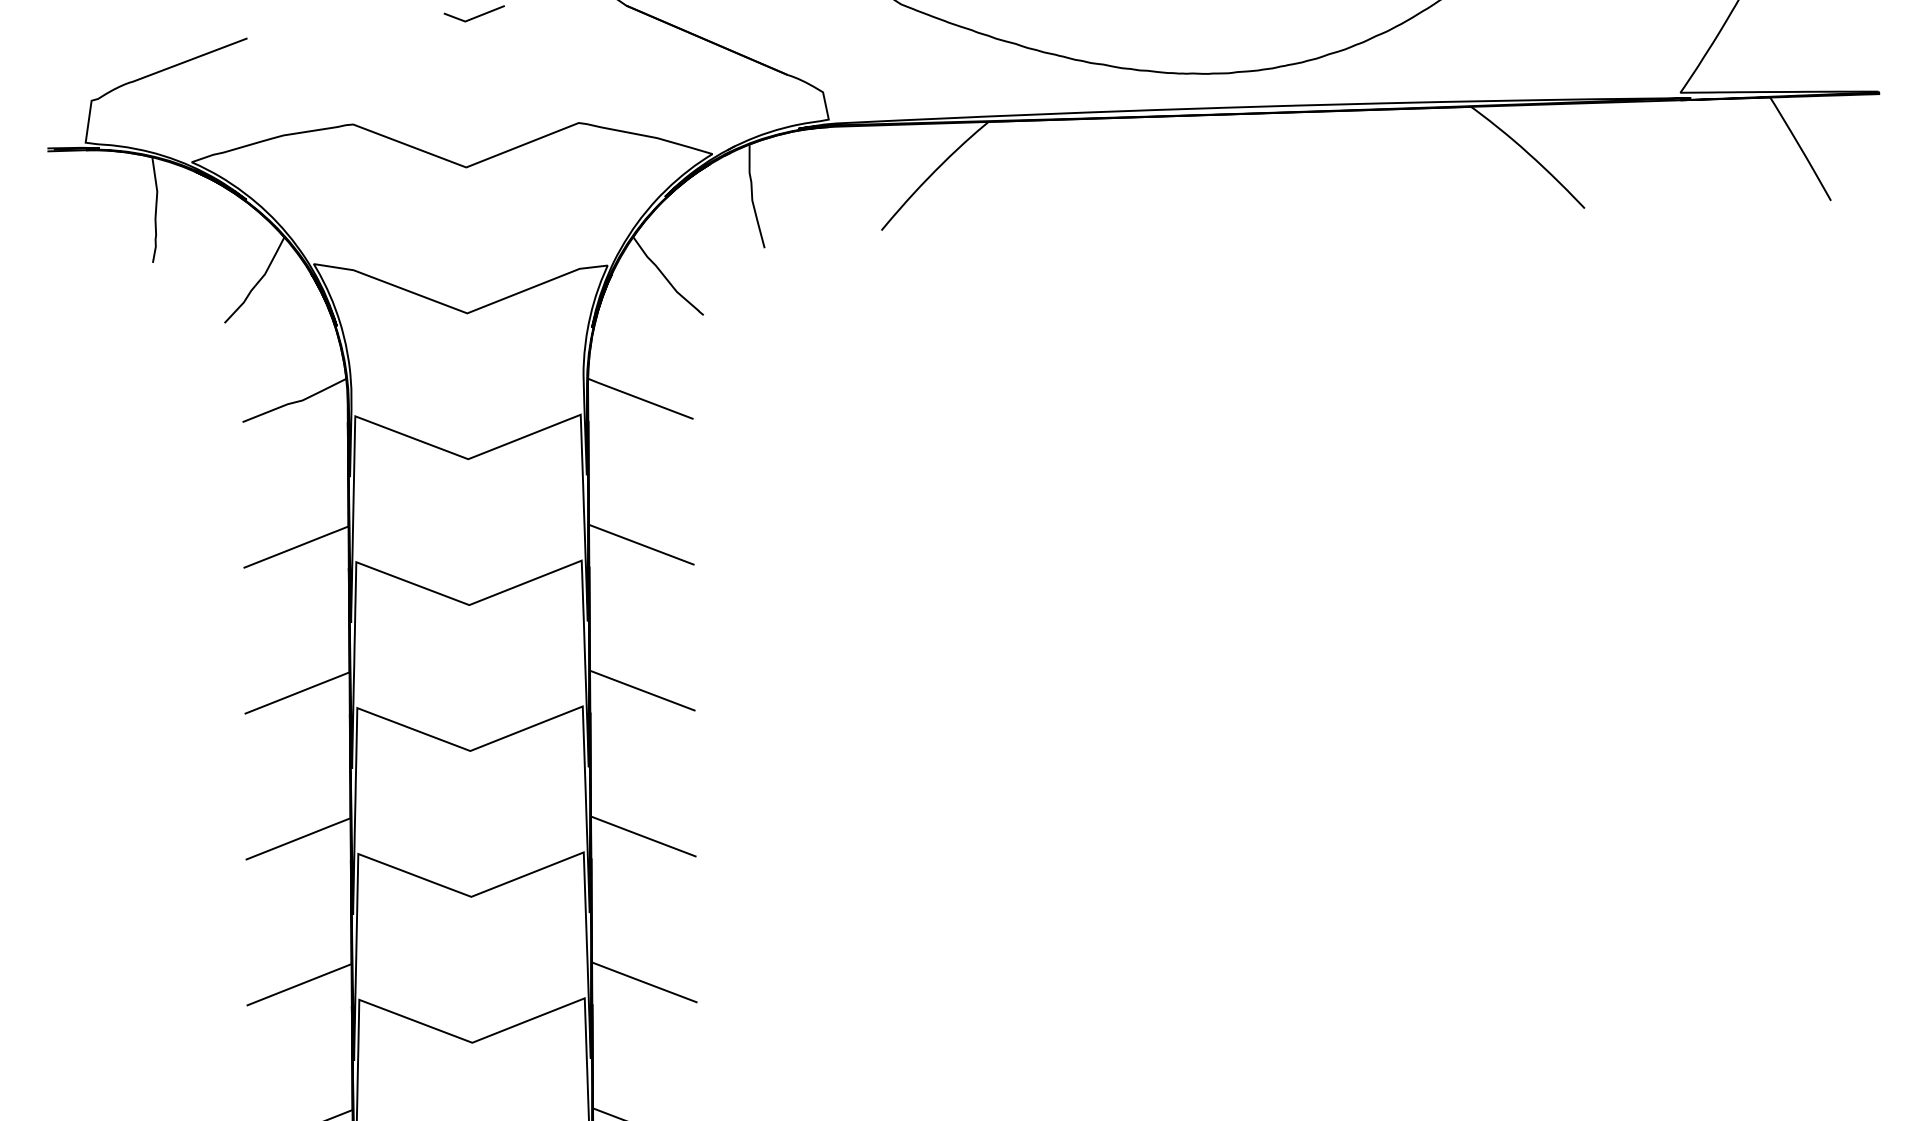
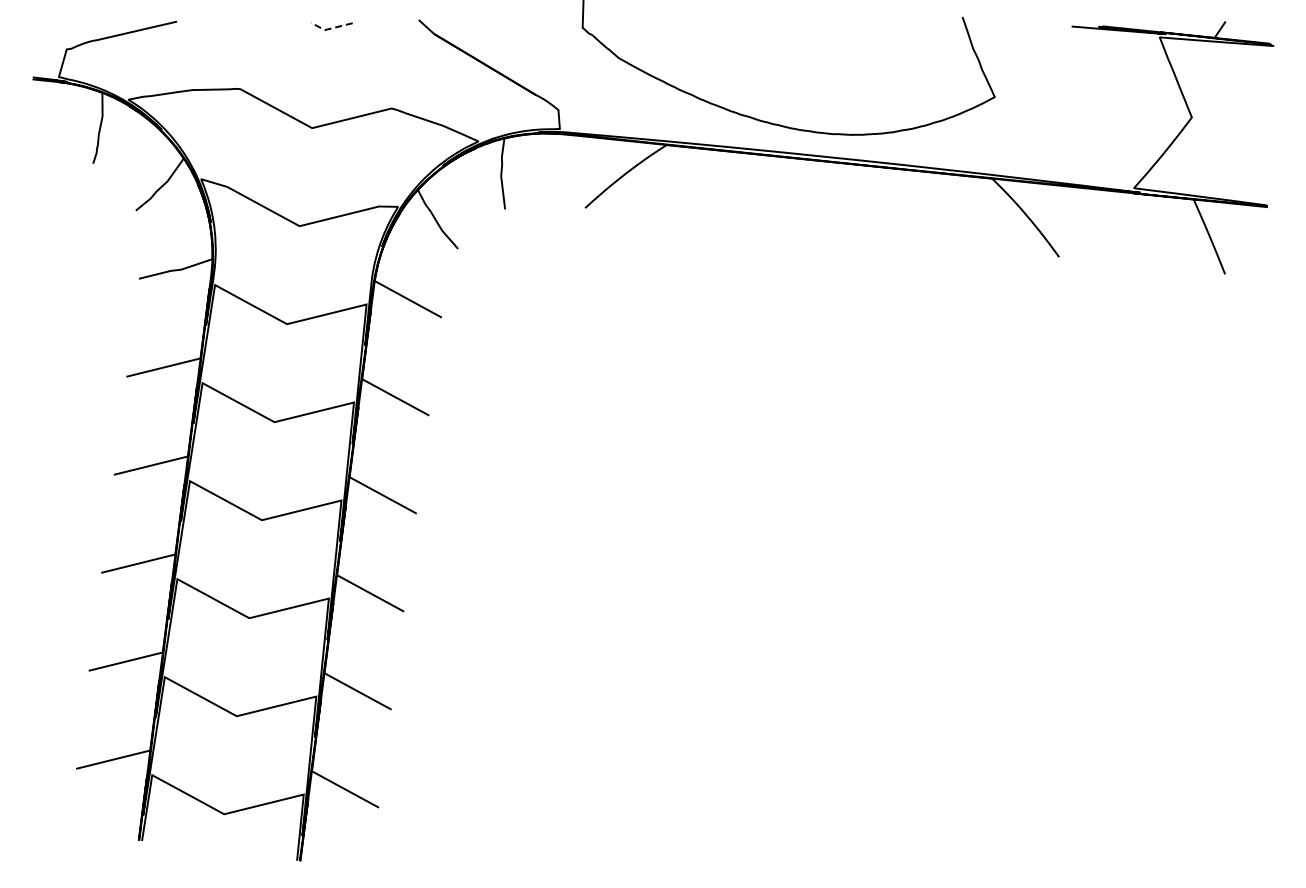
line: (473, 18) -> (330, 28), solid -> dashed

